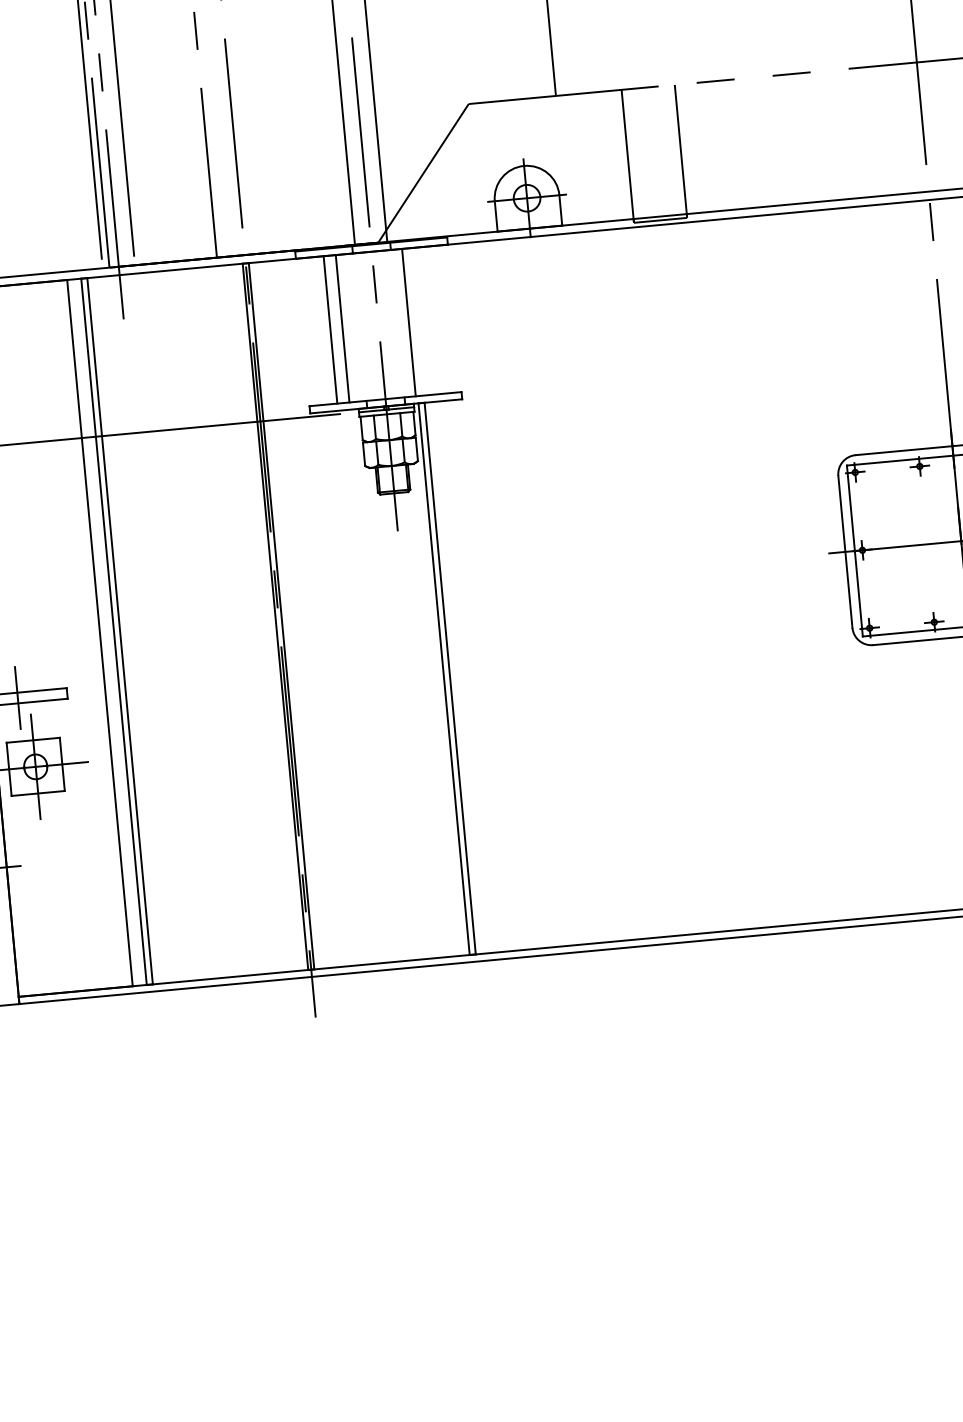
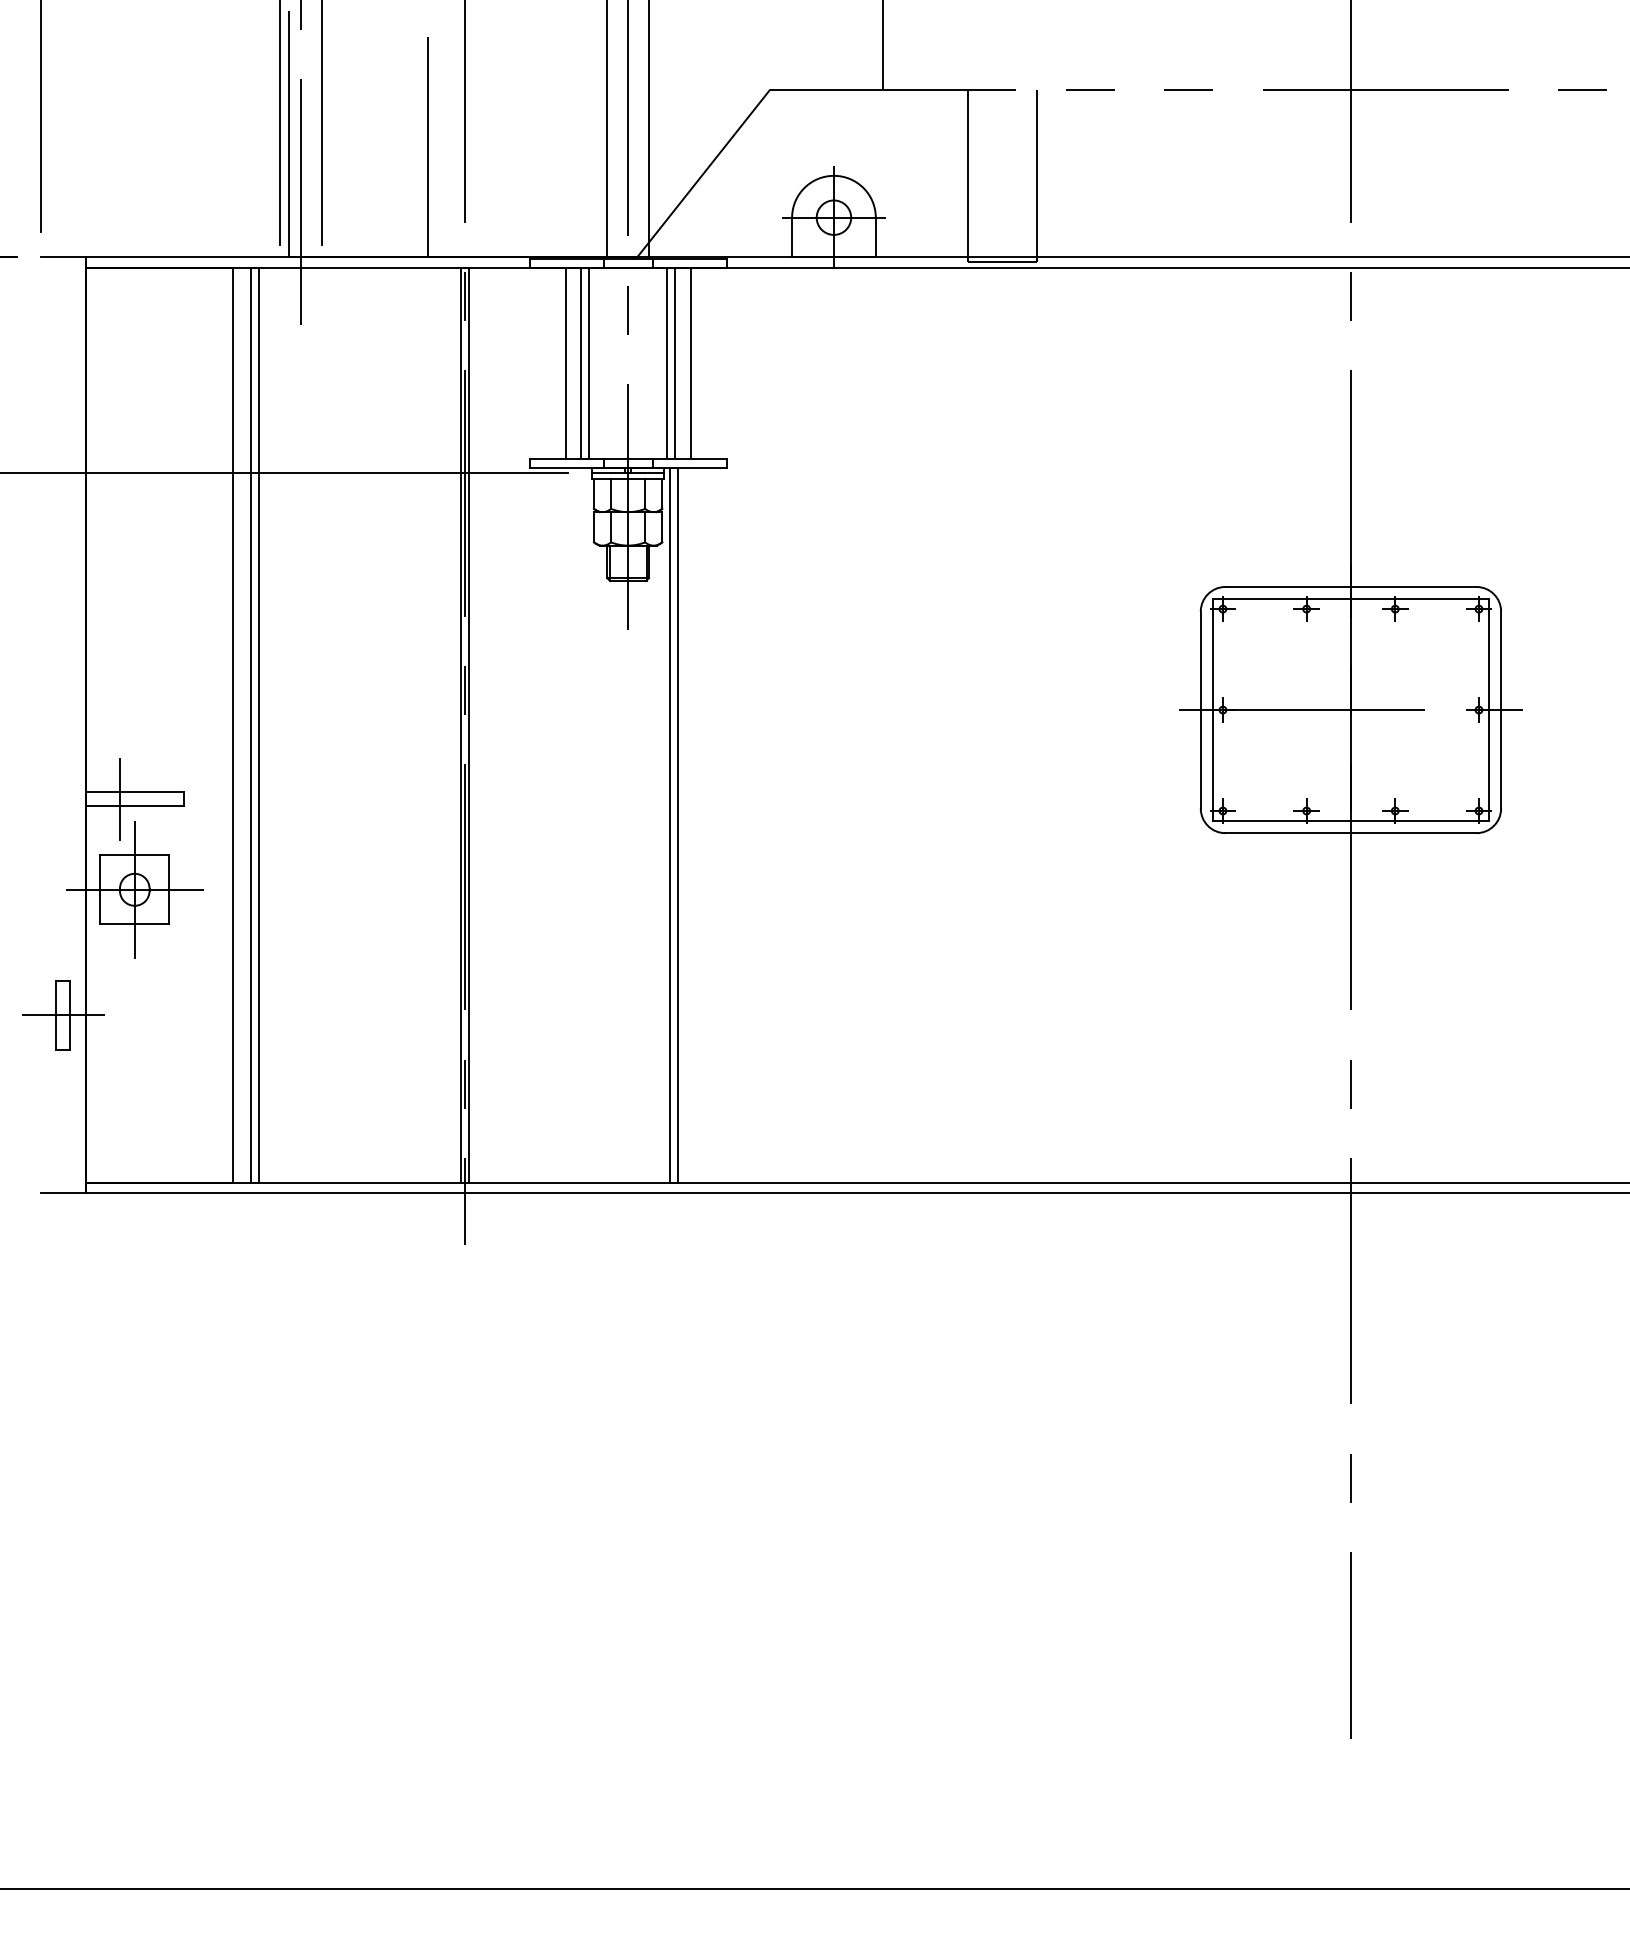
line: (426, 320) -> (690, 362), added
line: (414, 321) -> (674, 362), added
line: (348, 327) -> (589, 362), added

